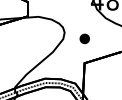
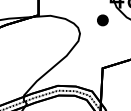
part: (84, 38) -> (102, 19), moved

